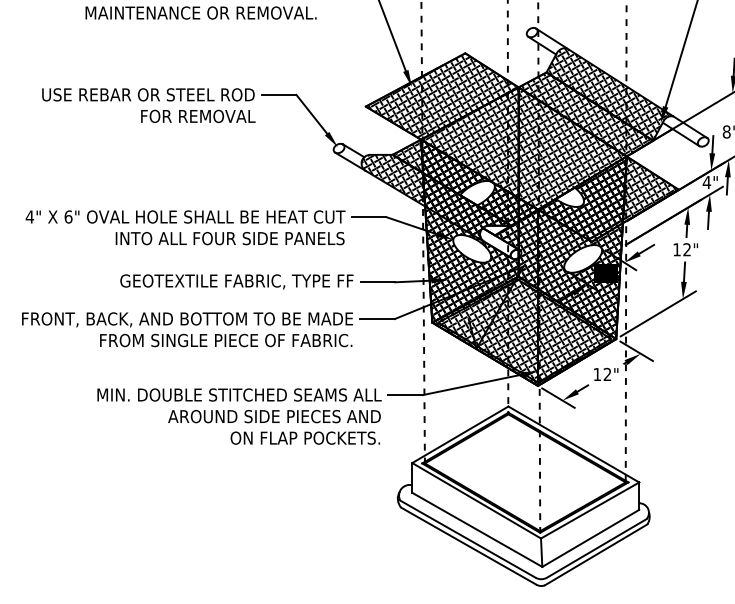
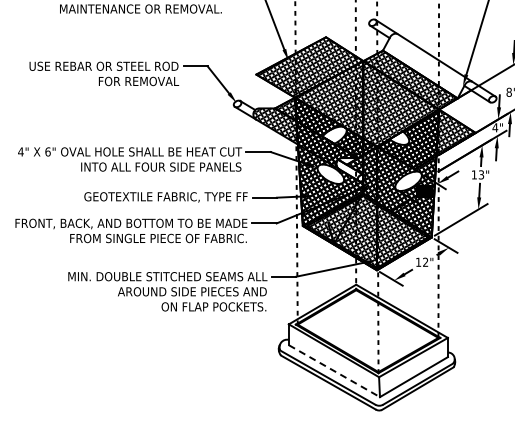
hatch: (608, 93) -> (426, 65), removed
text: (687, 250) -> (481, 175), 12" -> 13"
line: (477, 530) -> (334, 371), solid -> dashed

